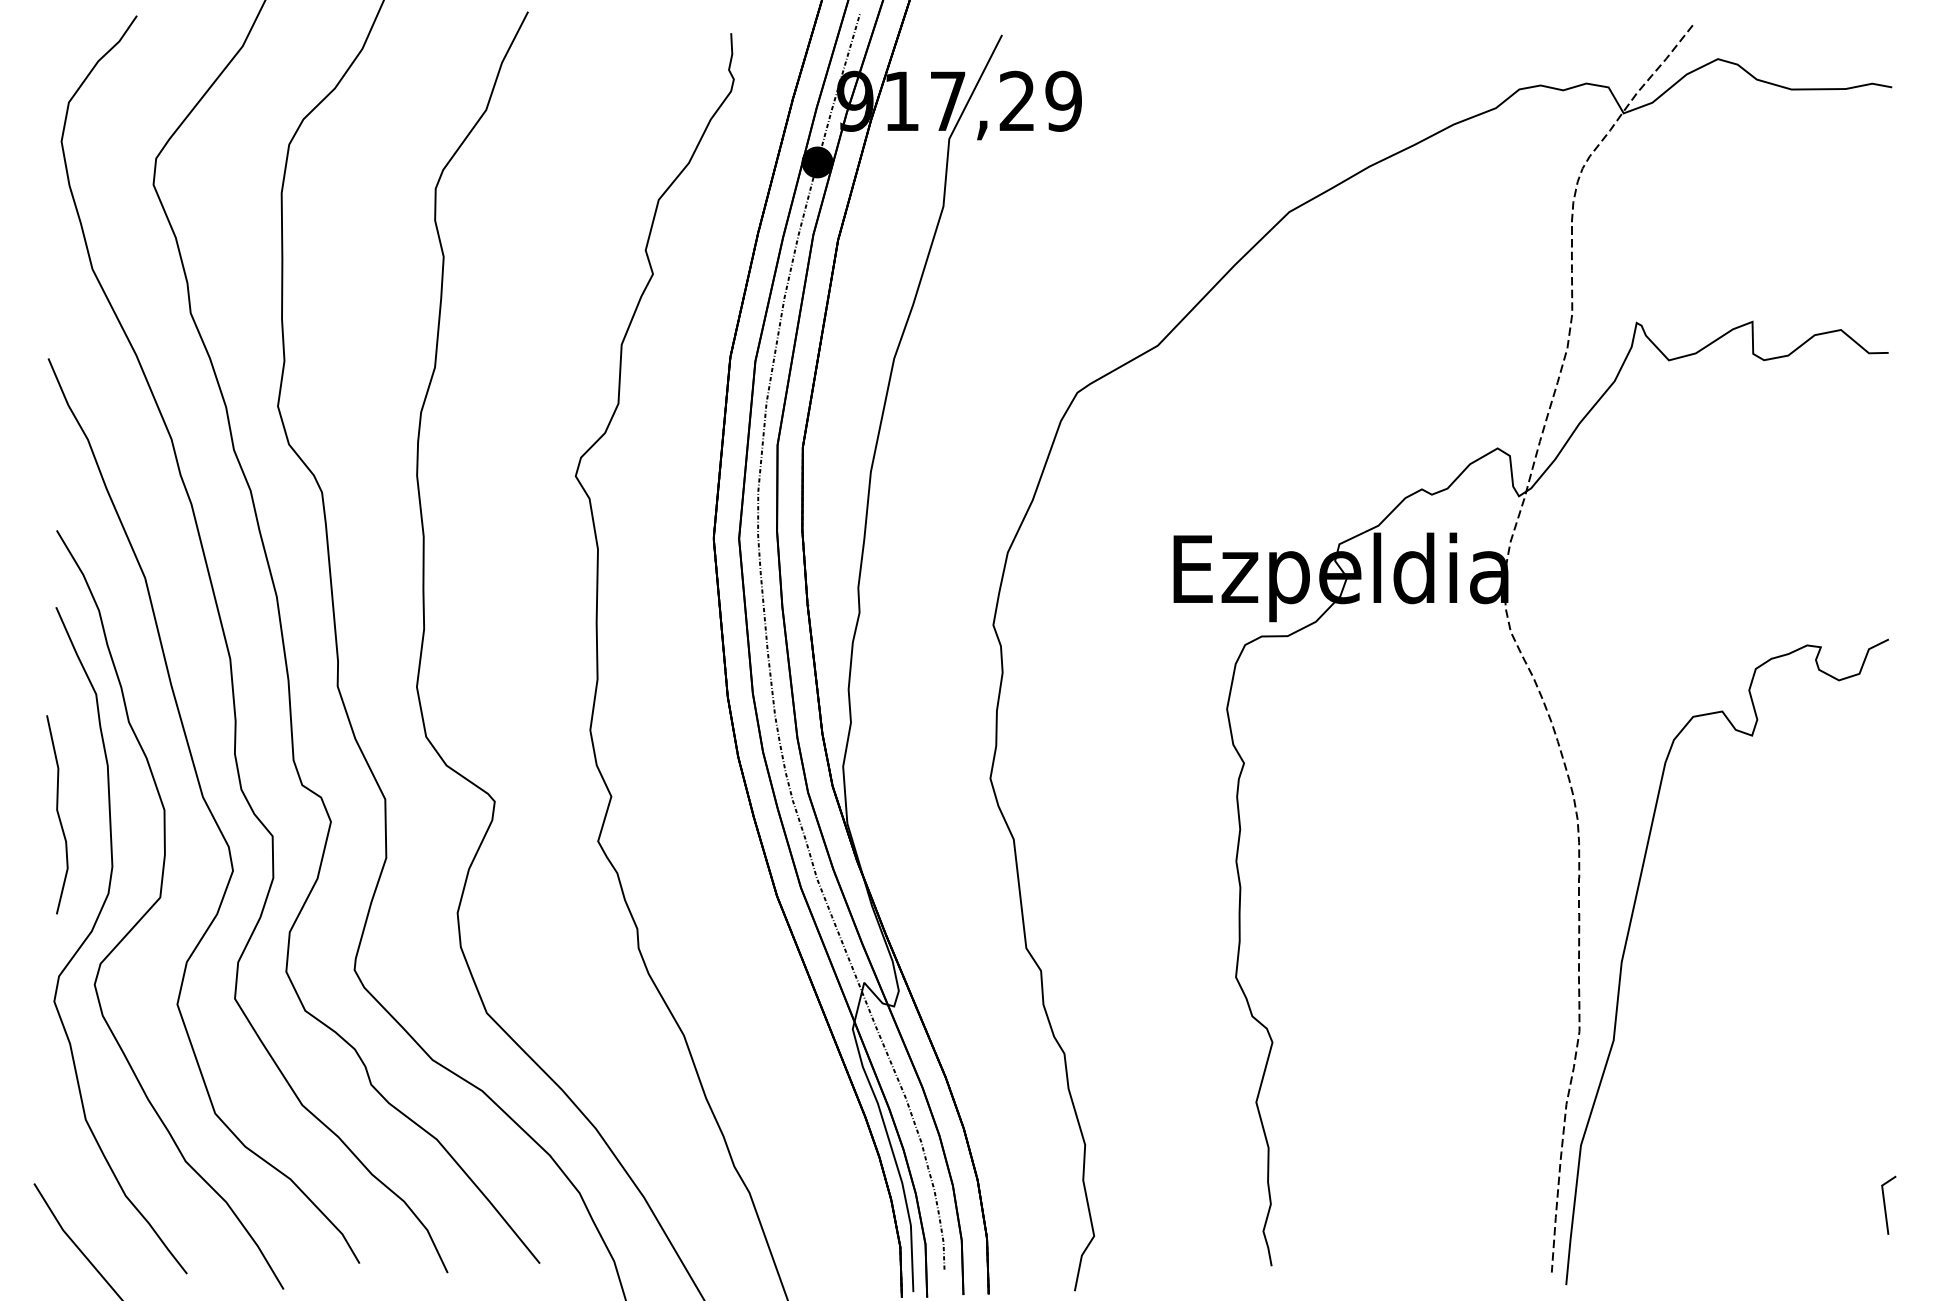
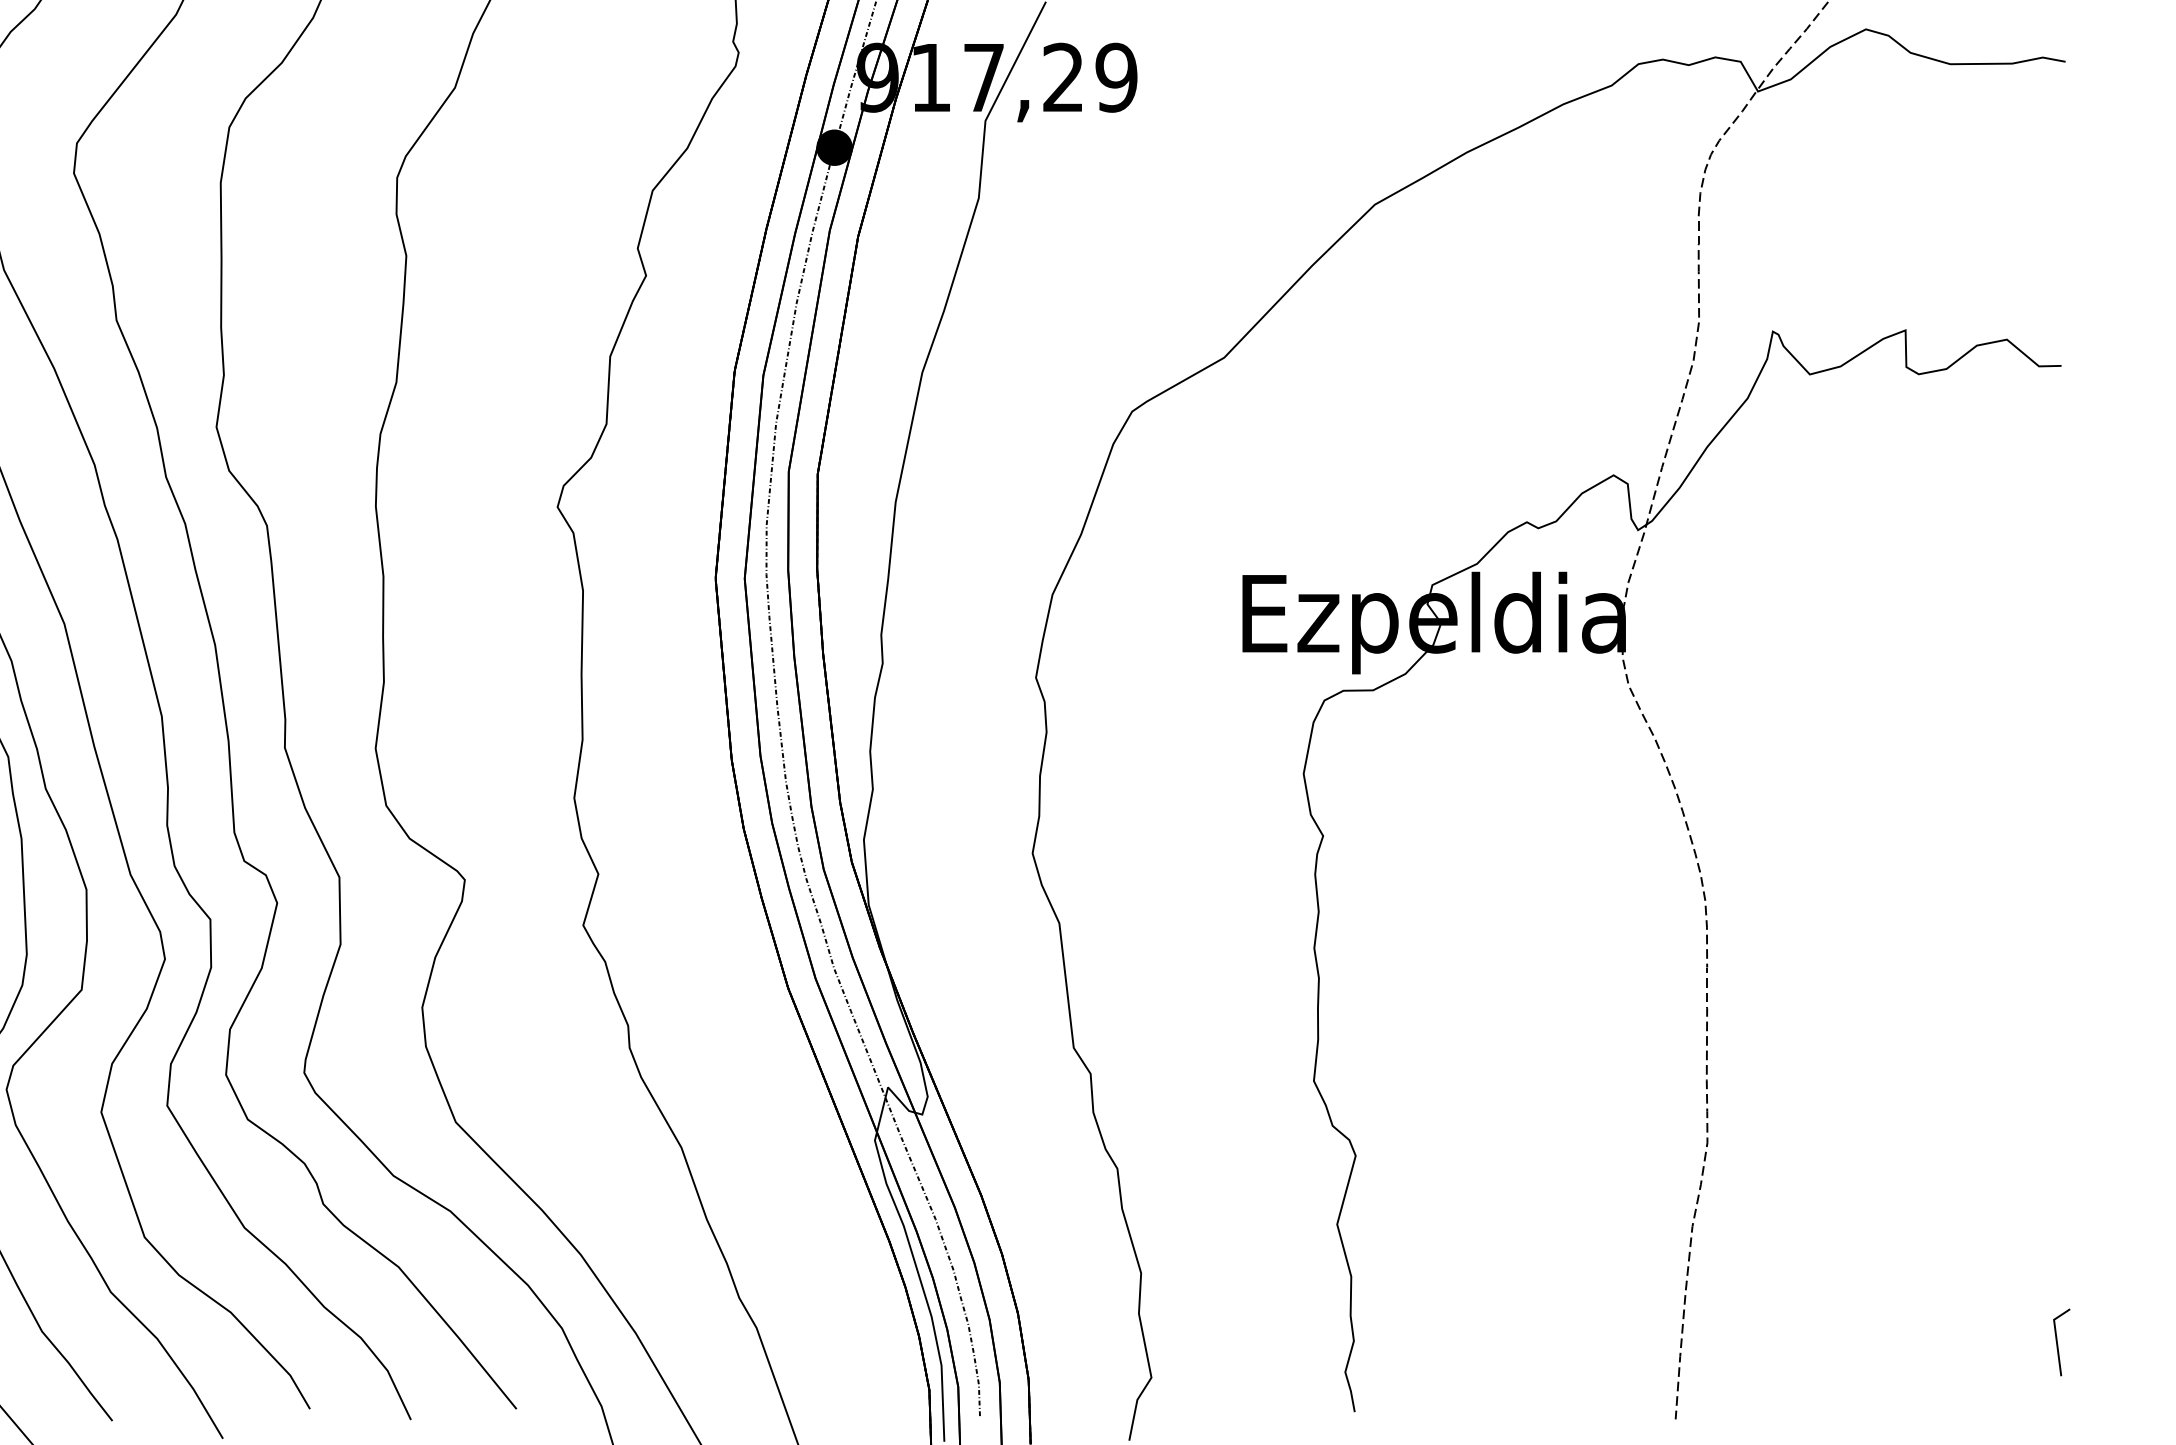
curve: (1628, 937) -> (1763, 1035), removed

